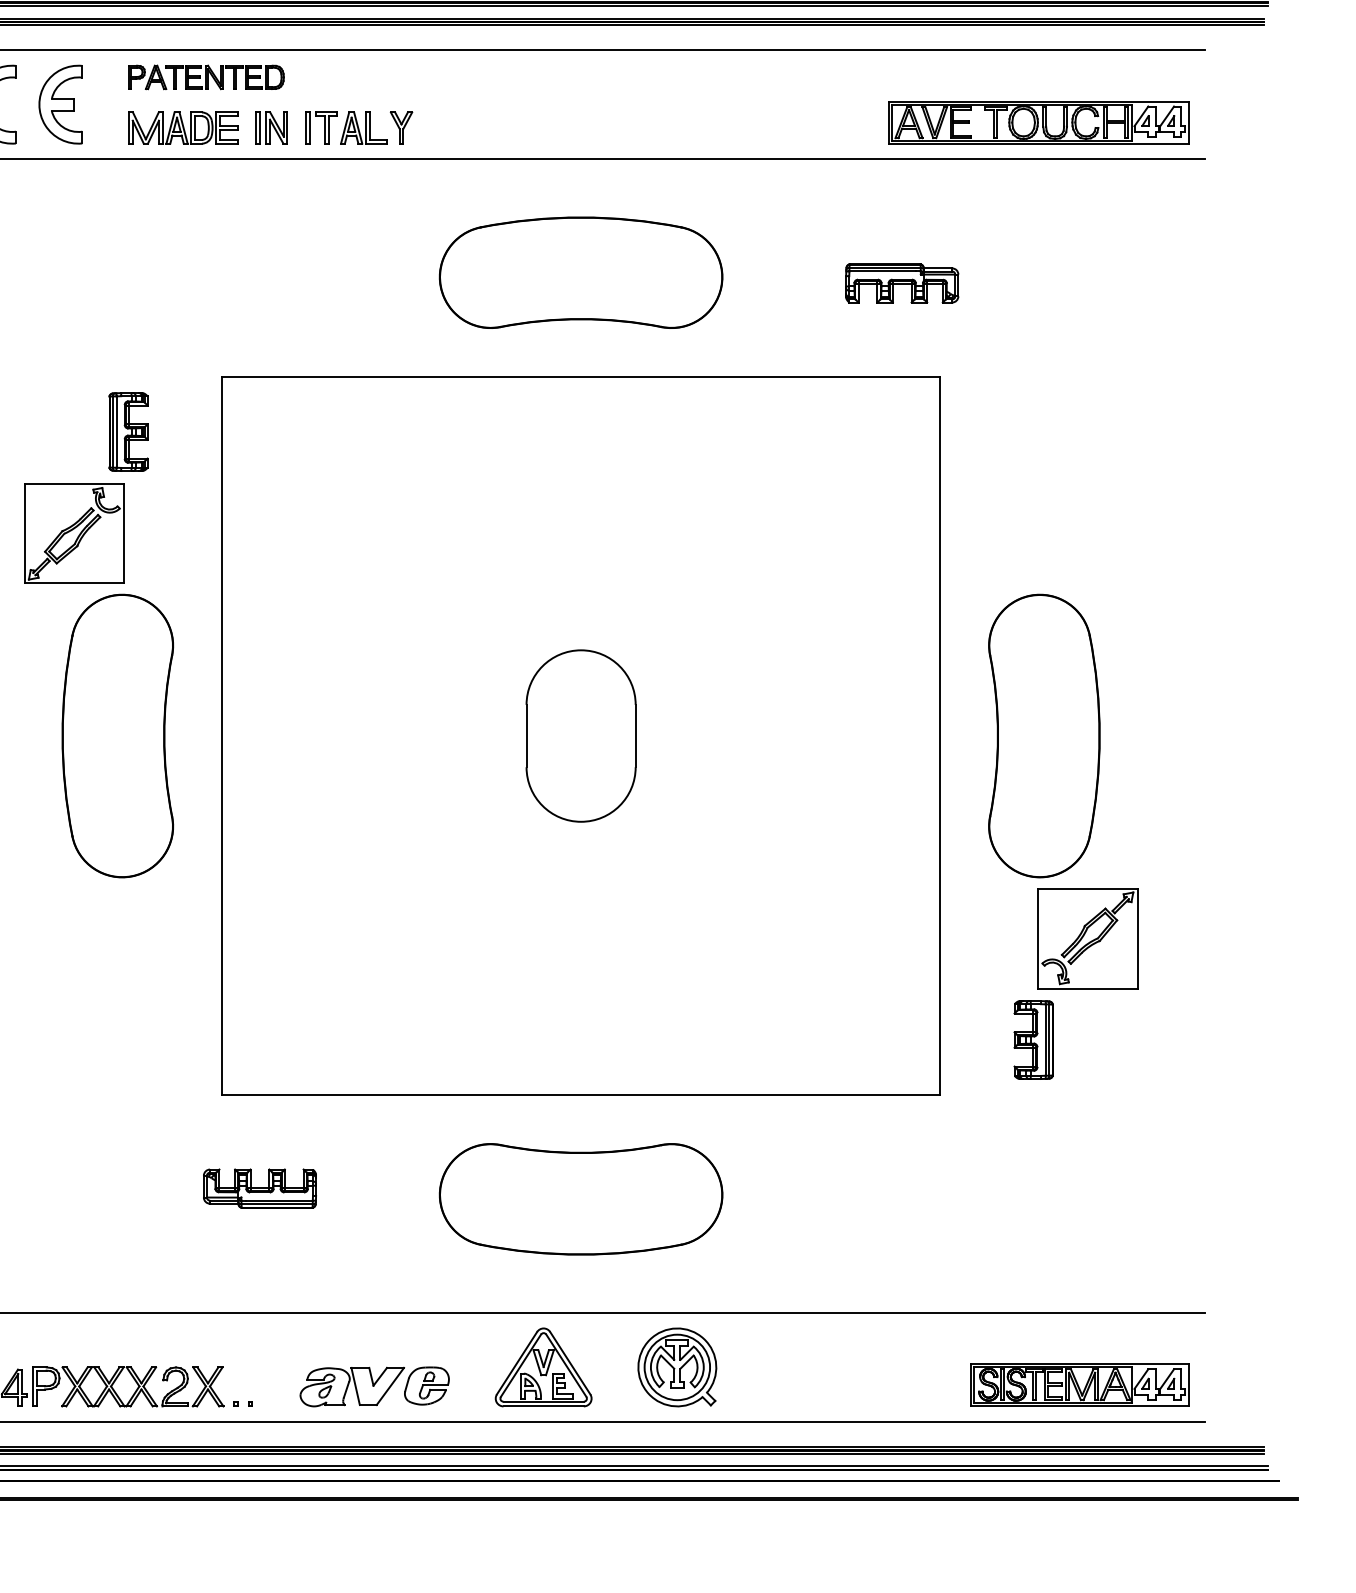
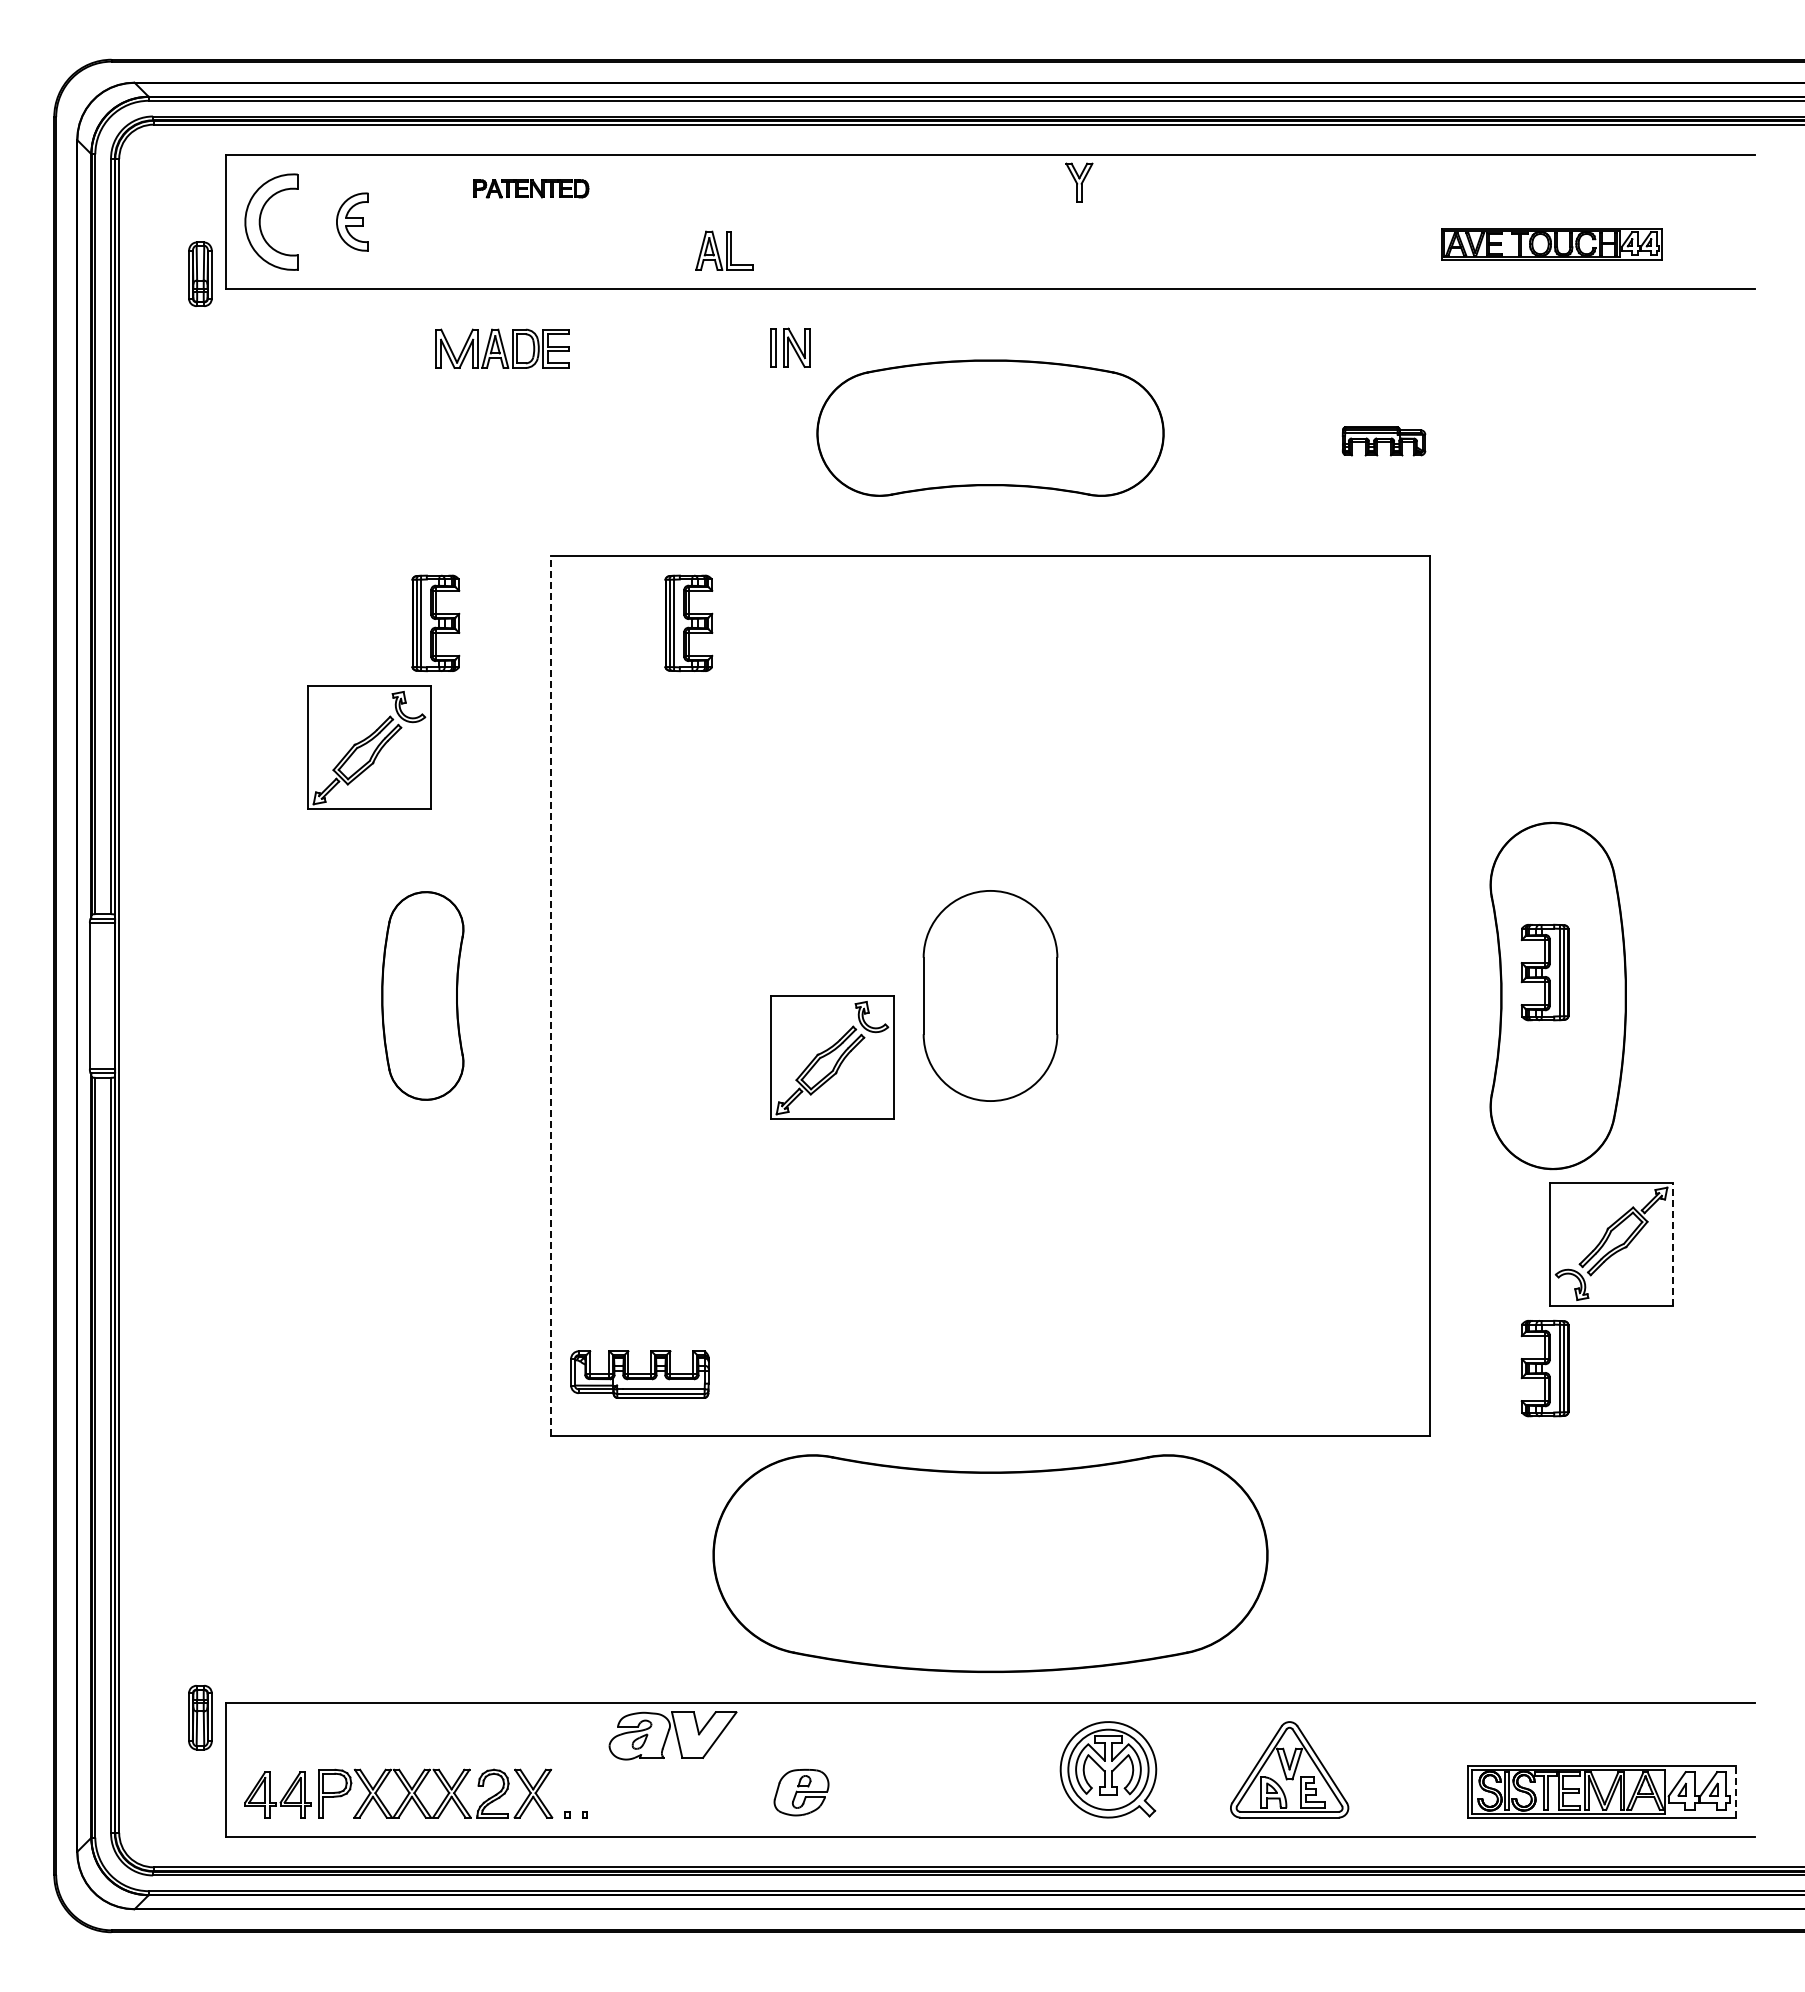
part: (206, 77) -> (531, 188), size x0.6
part: (60, 104) -> (352, 221), size x0.6
part: (1038, 122) -> (1551, 243), size x0.6
part: (182, 127) -> (502, 348), moved
part: (271, 127) -> (790, 347), moved
part: (321, 127) -> (672, 250), removed
part: (401, 127) -> (1079, 182), moved
part: (901, 283) -> (1383, 441), size x0.6
part: (334, 432) -> (688, 623), added
part: (1033, 716) -> (1544, 972), added
part: (117, 735) -> (422, 995), size x0.6
line: (222, 735) -> (550, 995), solid -> dashed
part: (452, 786) -> (832, 1057), added
line: (1137, 938) -> (1672, 1243), solid -> dashed
part: (259, 1188) -> (639, 1374), moved
part: (581, 1199) -> (990, 1563), size x1.6
part: (543, 1367) -> (1289, 1769), moved
line: (1188, 1385) -> (1735, 1791), solid -> dashed
part: (351, 1386) -> (672, 1735), moved

